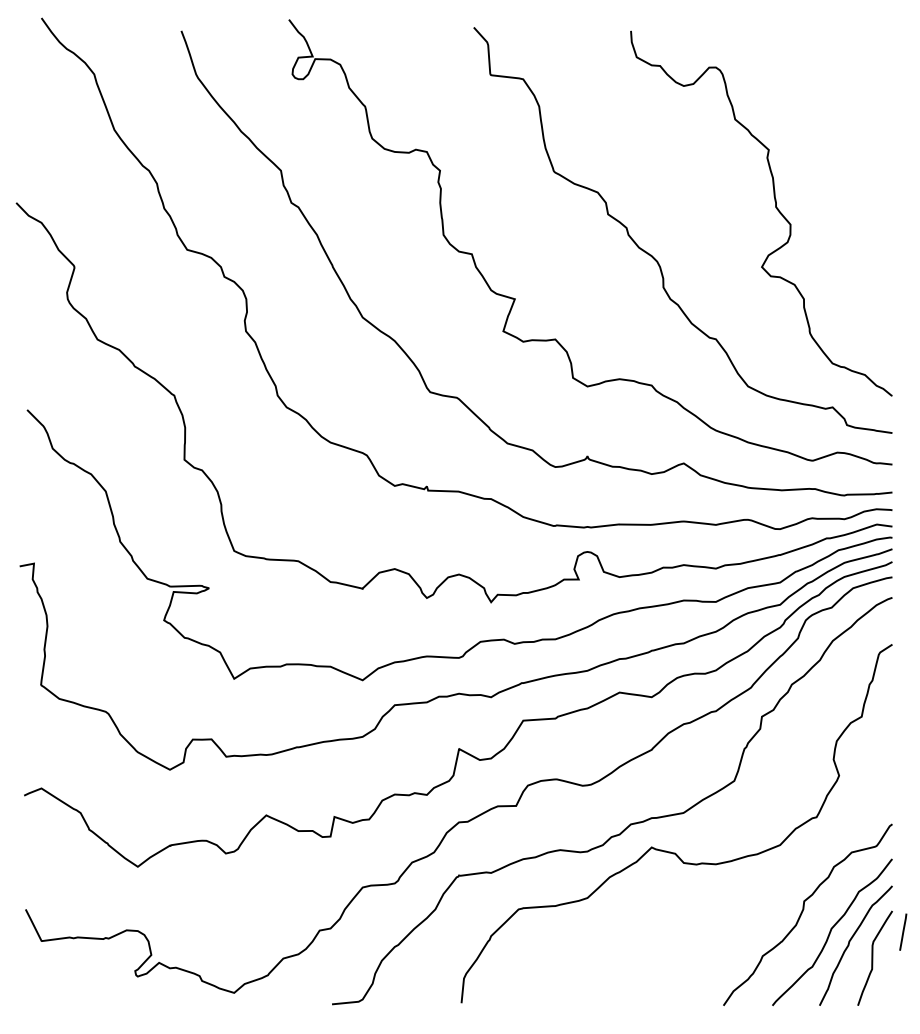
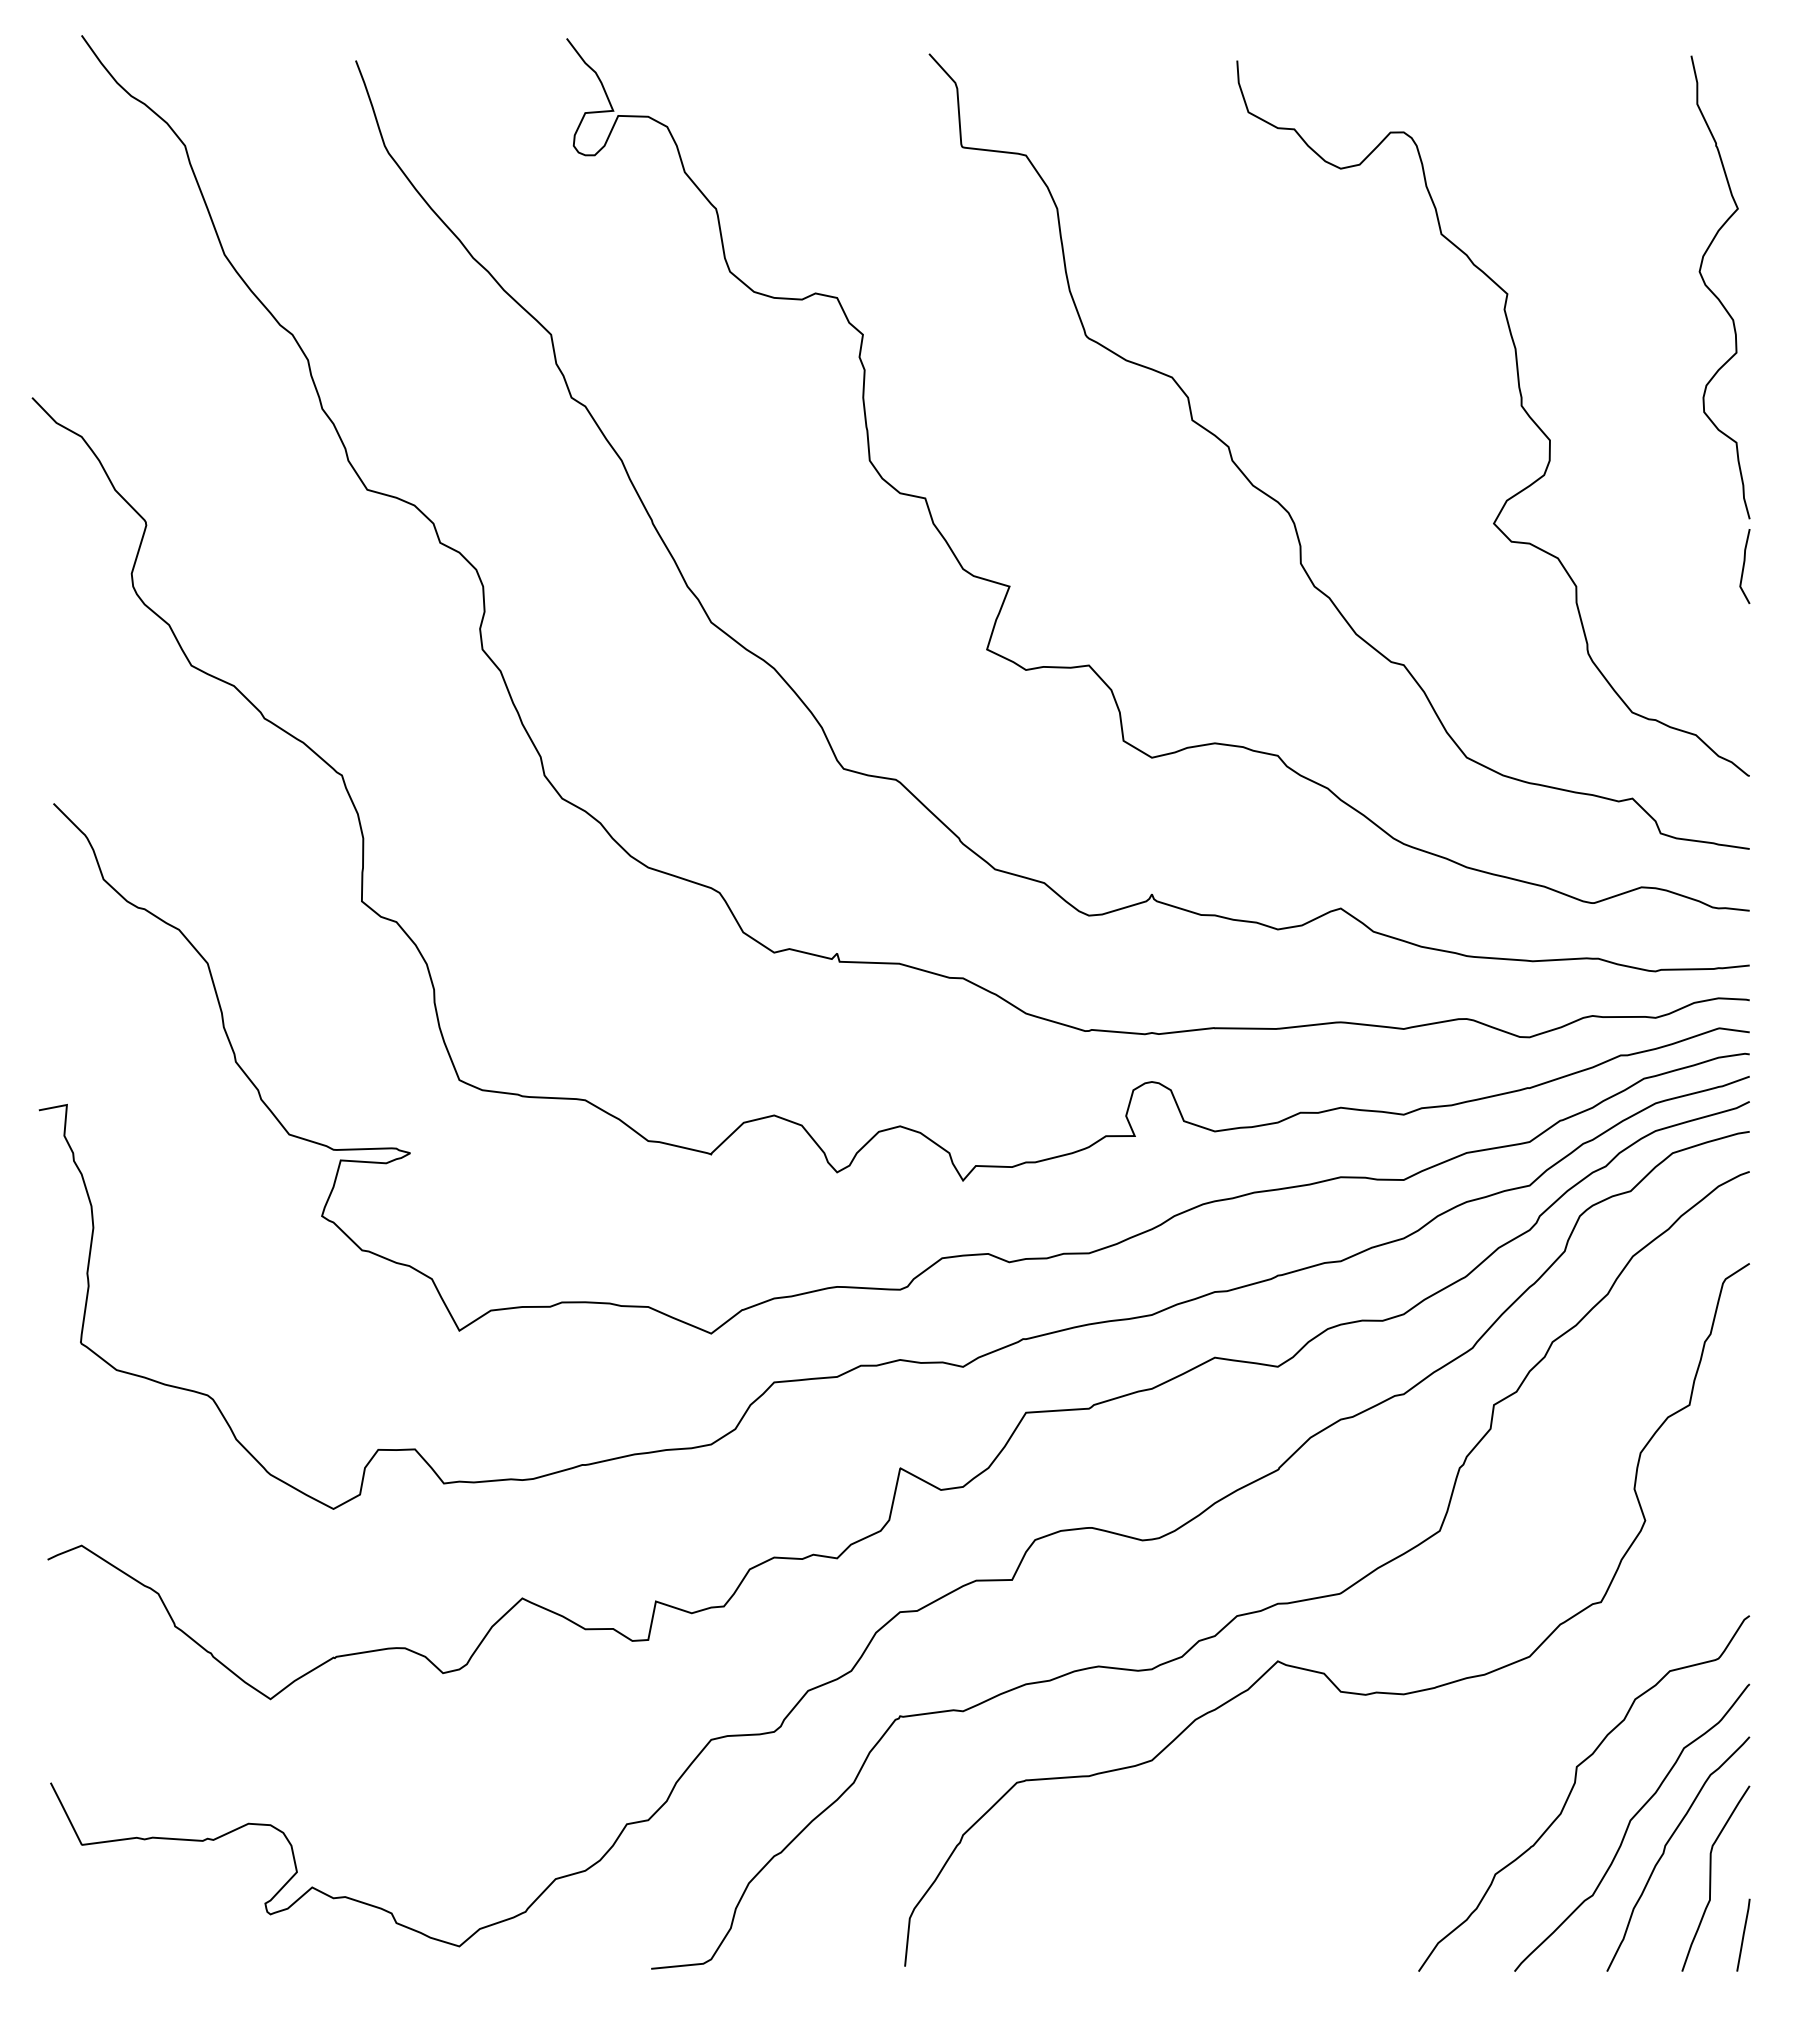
part: (883, 167) -> (1732, 328), added
line: (903, 931) -> (1743, 1933), moved

